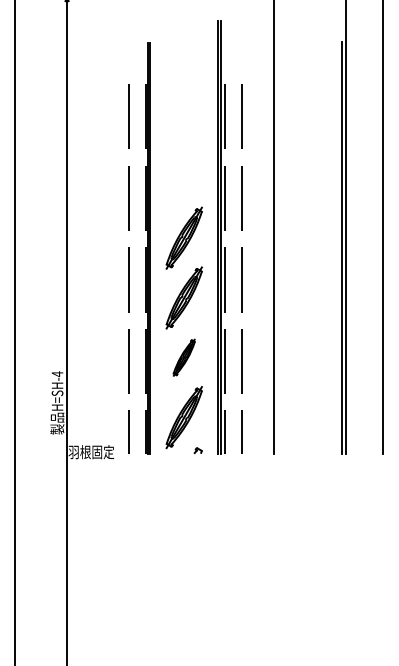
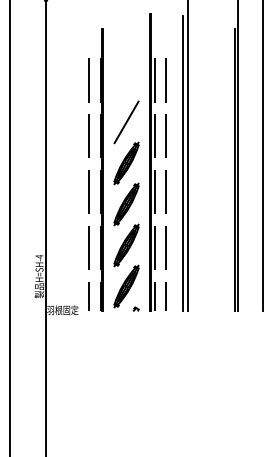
line: (184, 178) -> (126, 122), added
line: (265, 238) -> (182, 163), added
part: (184, 357) -> (126, 245), size x1.67

